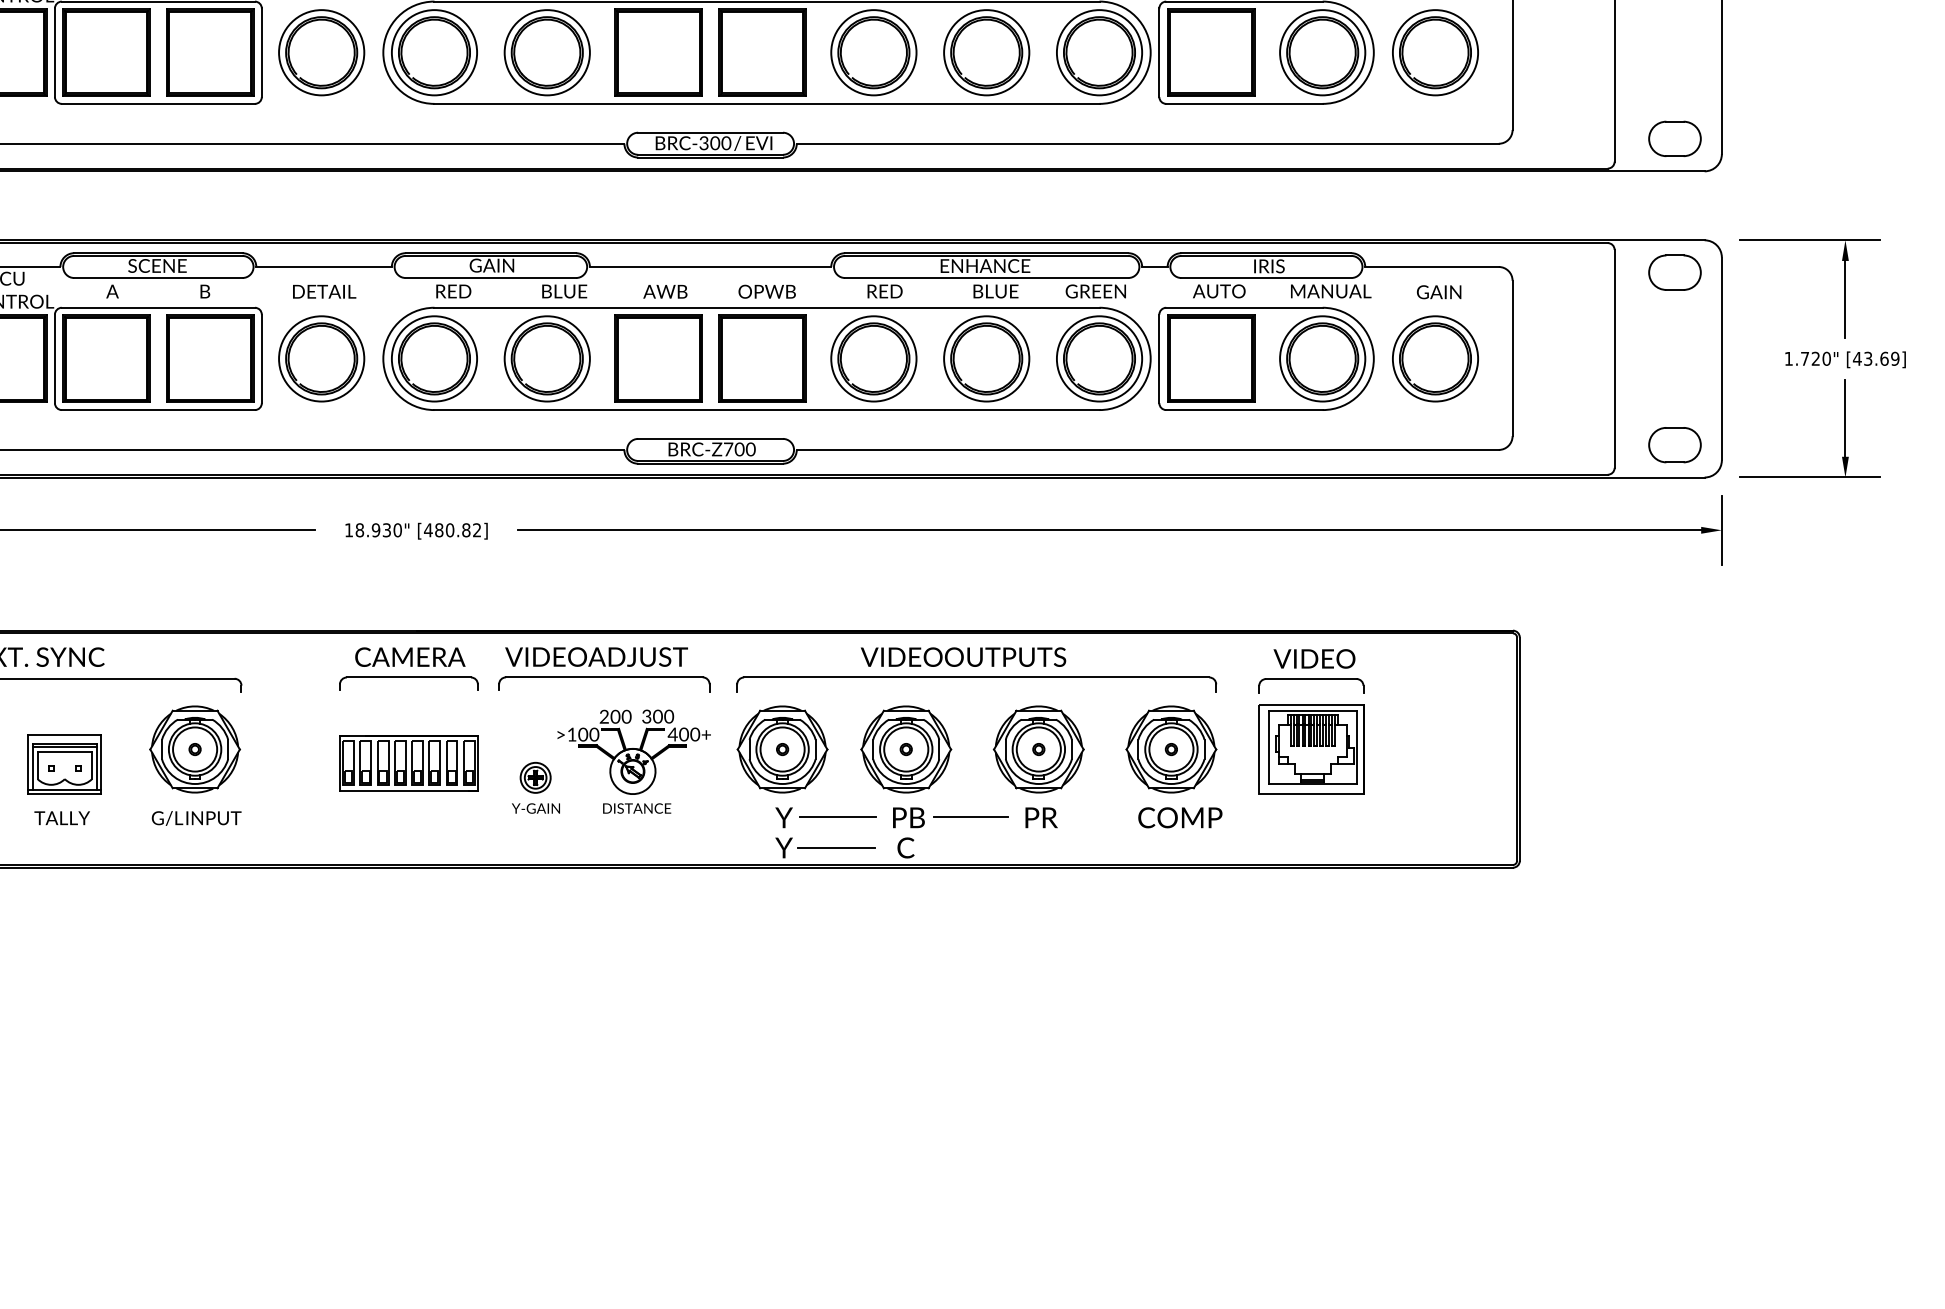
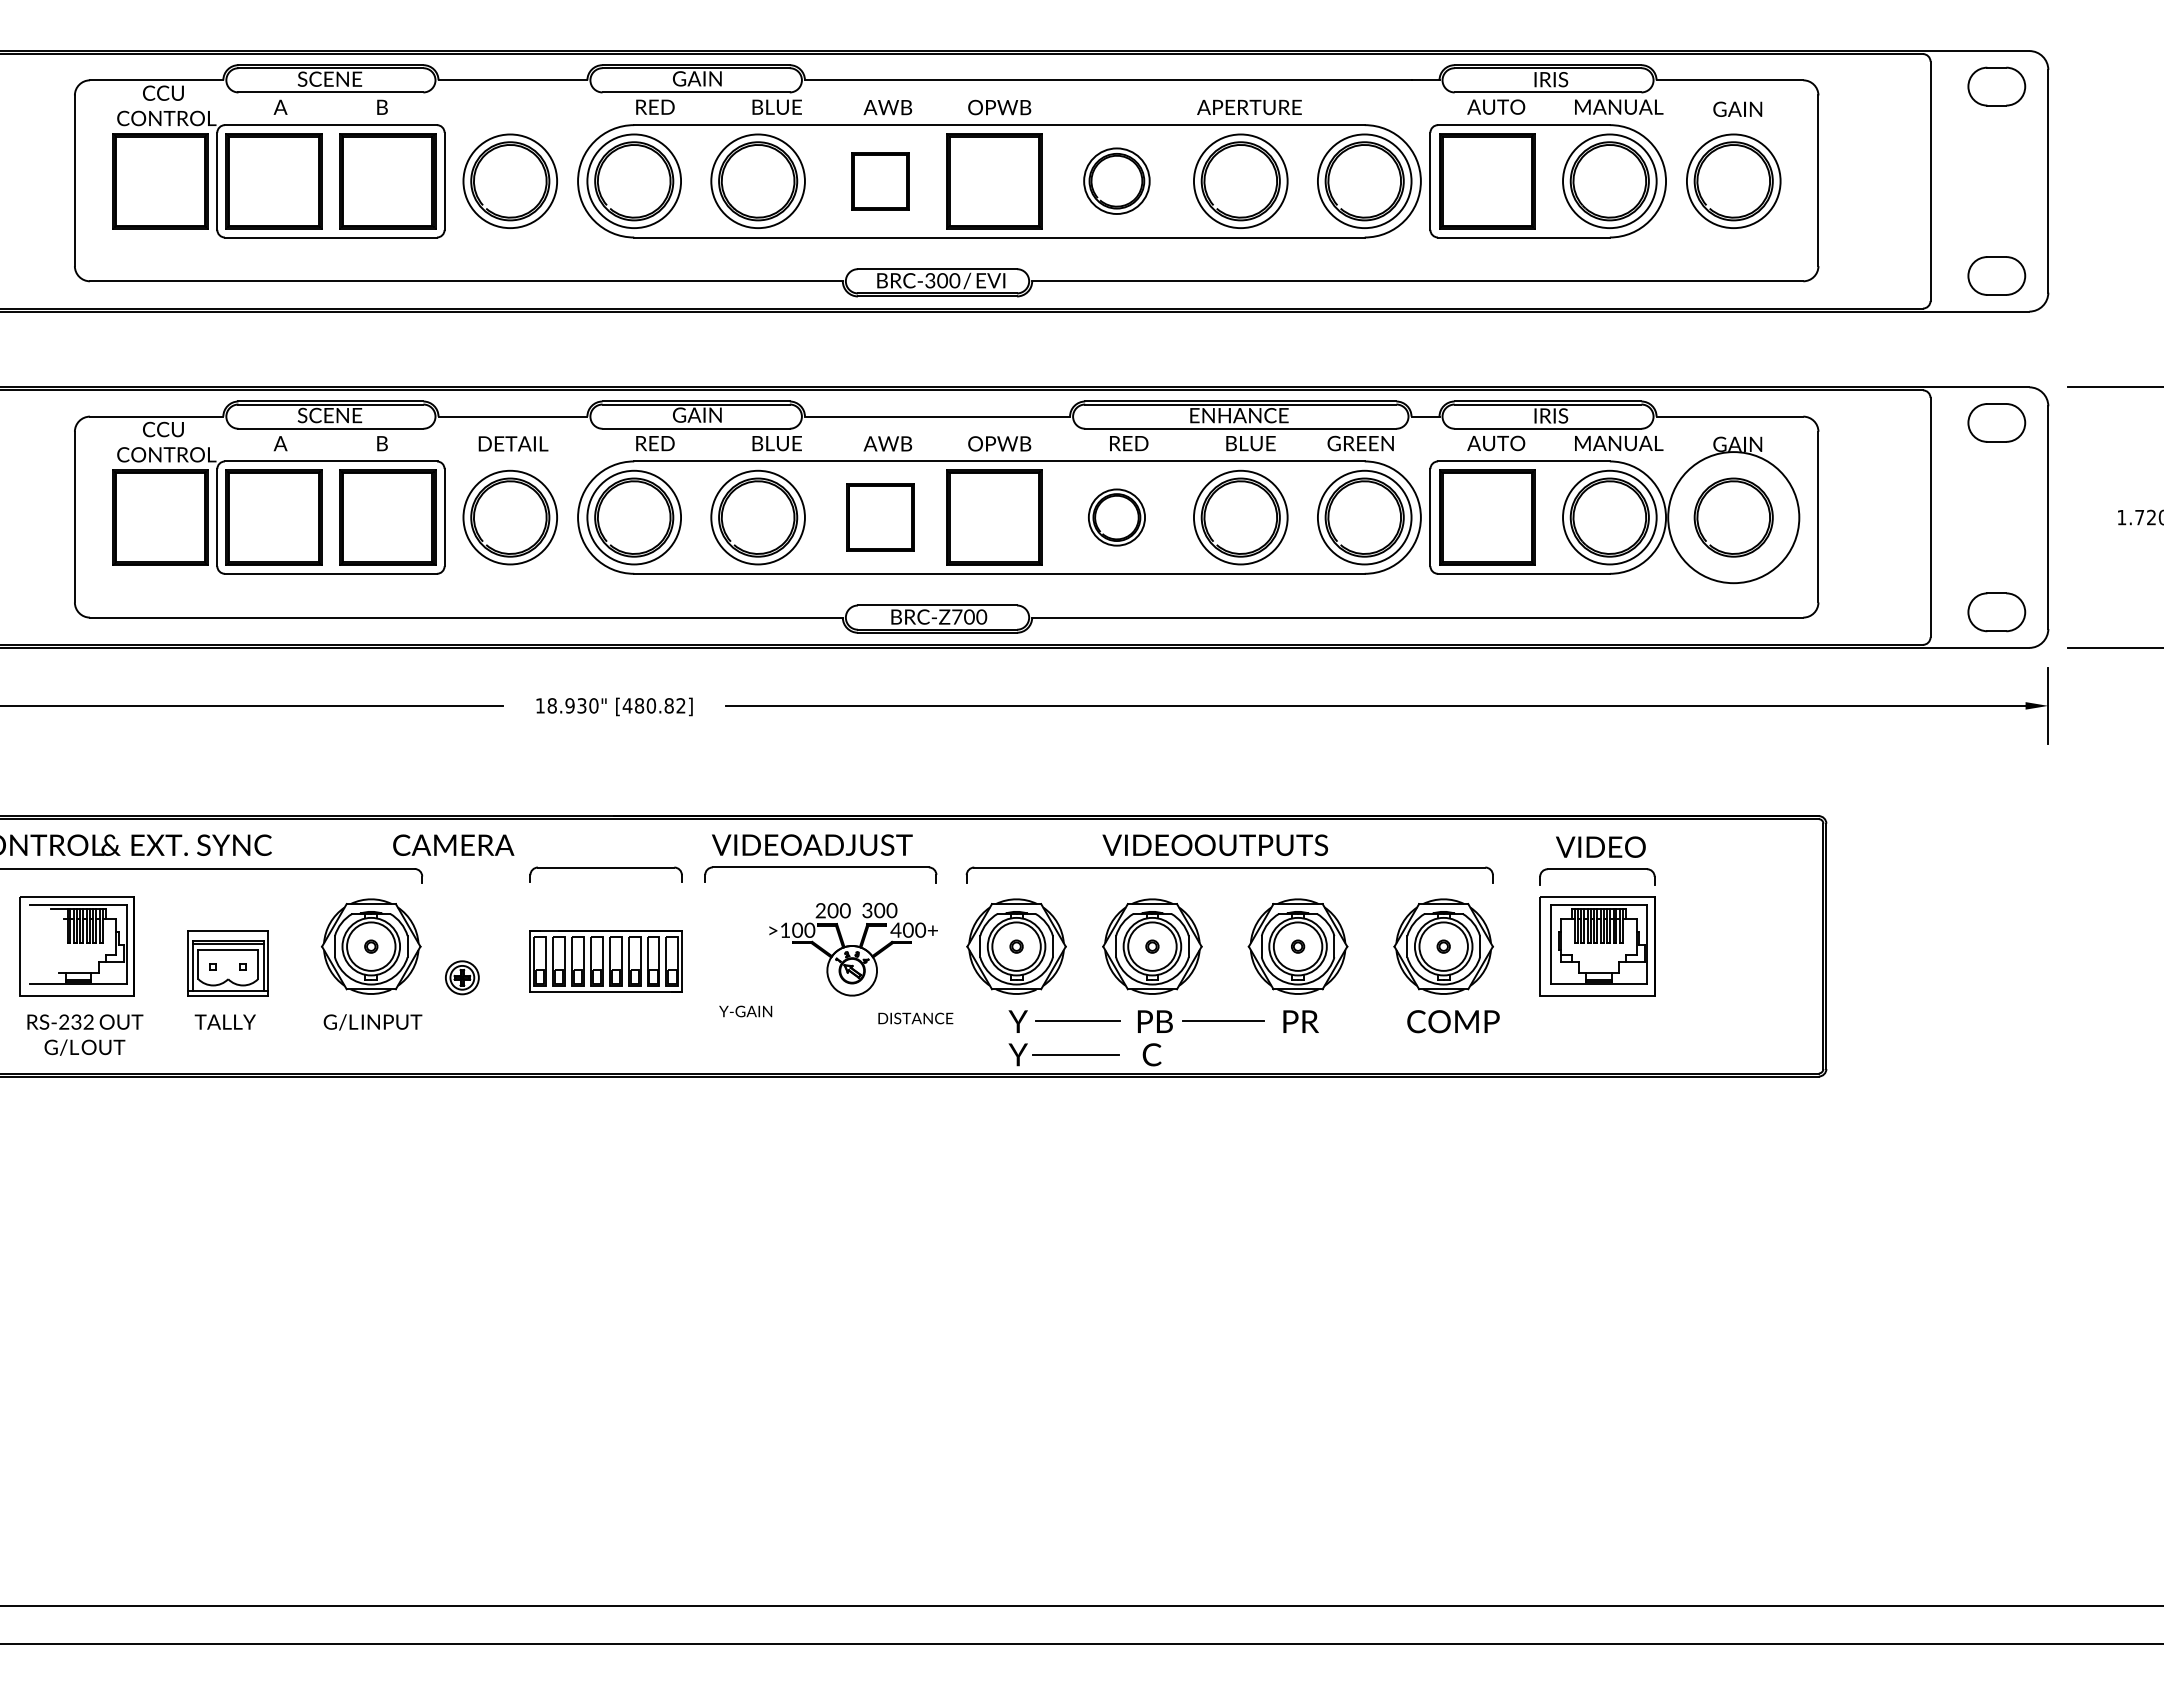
part: (873, 51) -> (1116, 180), size x0.7
part: (658, 52) -> (880, 181), size x0.6
part: (658, 358) -> (880, 517), size x0.7
part: (873, 358) -> (1116, 517), size x0.6
circle: (1435, 358) -> (1733, 517), size x1.4
text: (410, 656) -> (453, 844), moved
part: (535, 777) -> (462, 977), moved
text: (636, 808) -> (915, 1018), moved

